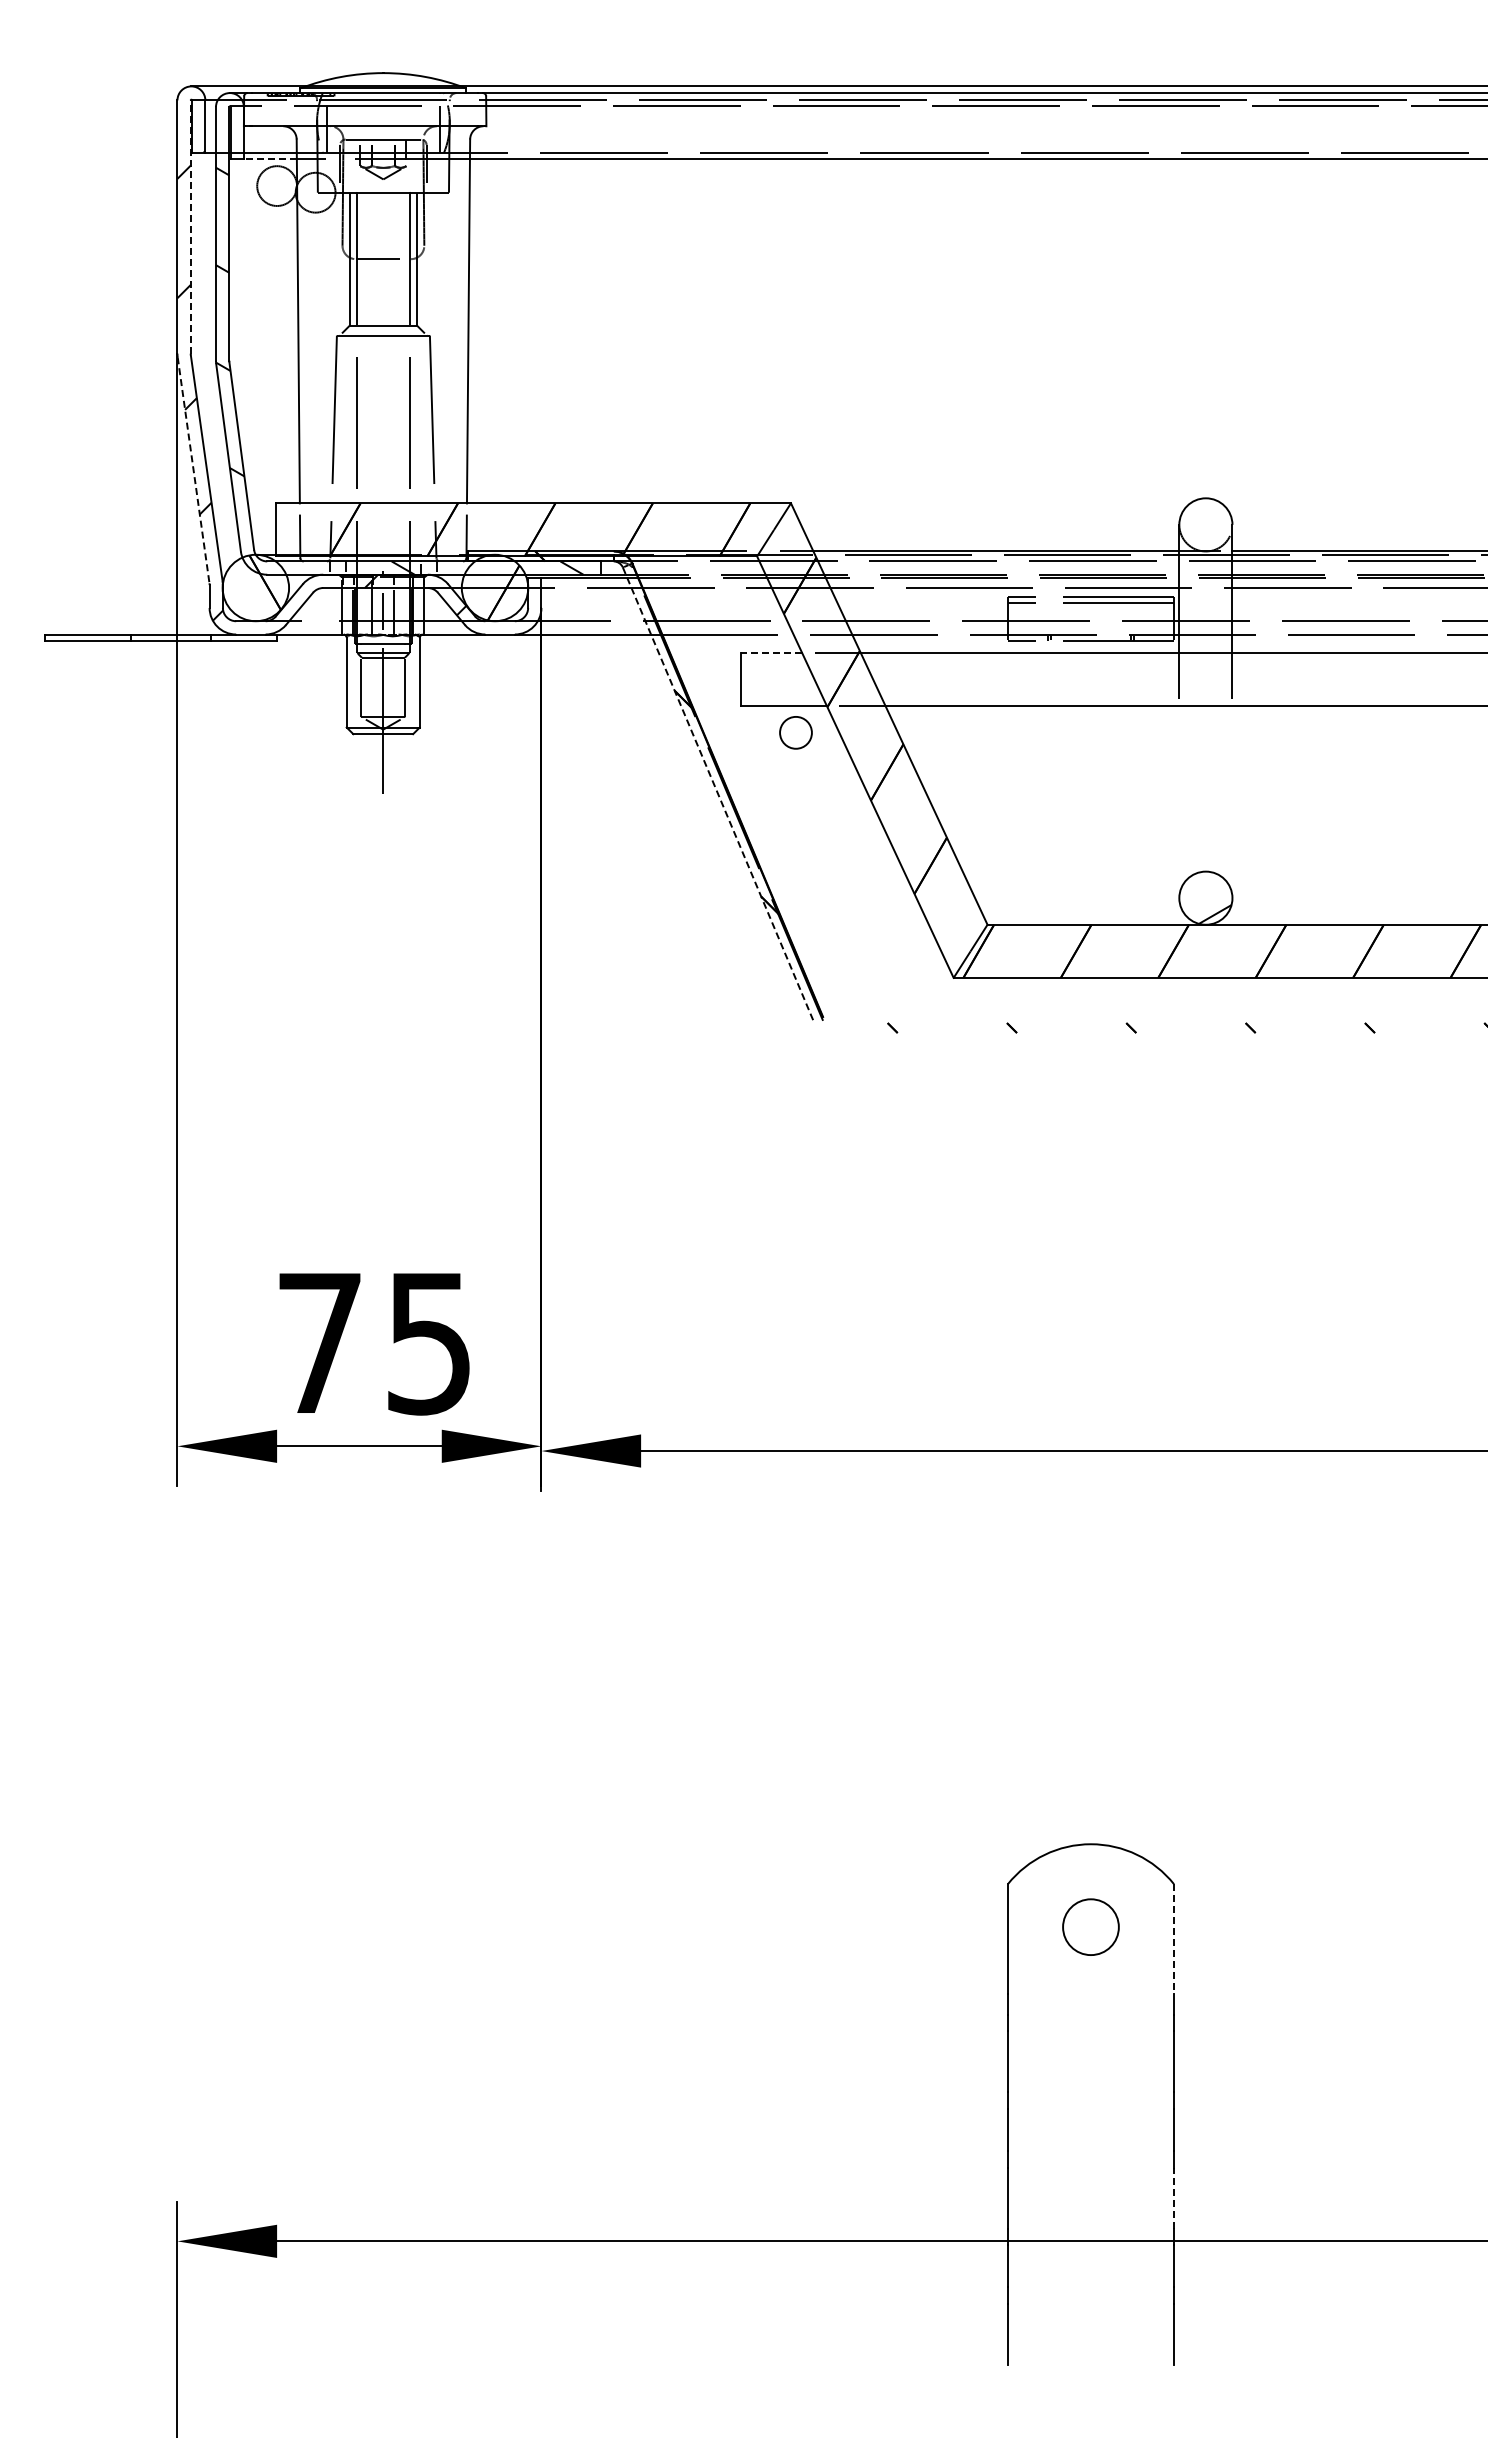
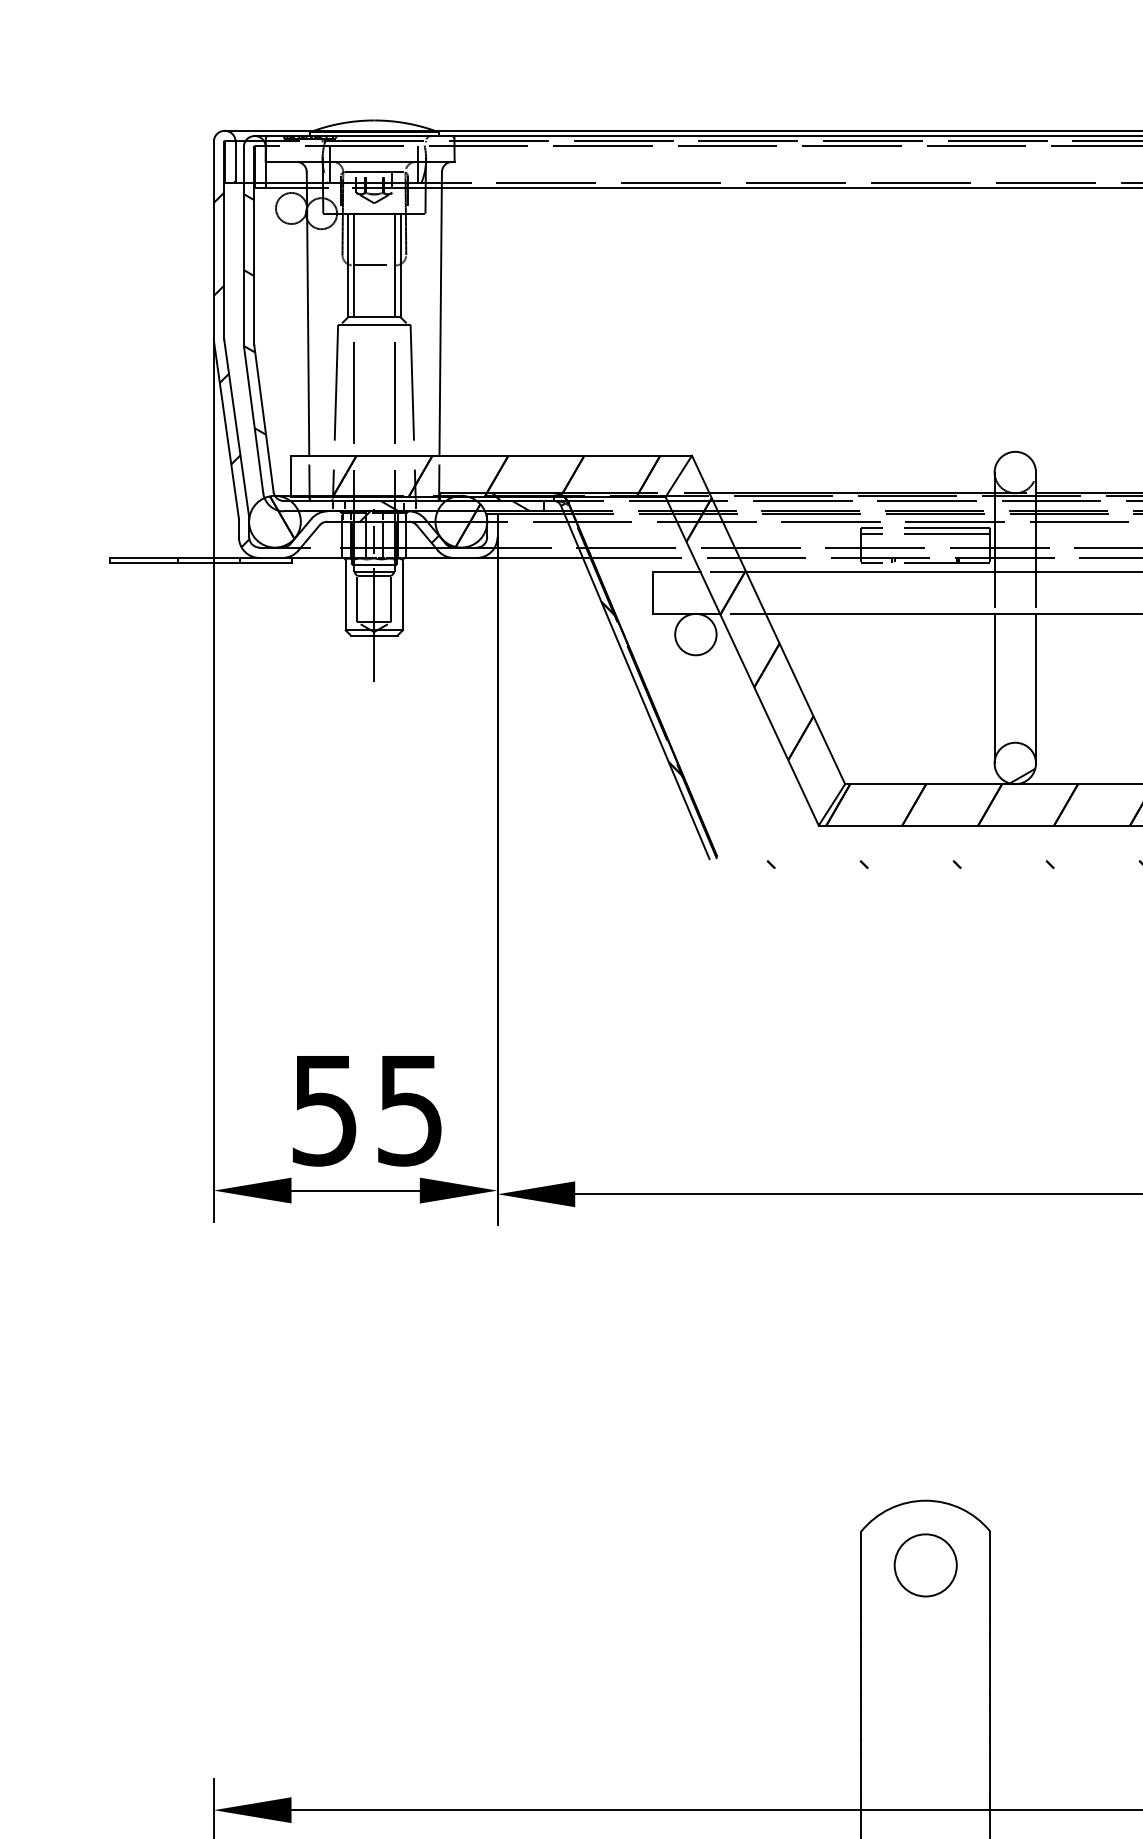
line: (269, 159) -> (285, 187), dashed -> solid
line: (190, 227) -> (224, 240), dashed -> solid
line: (193, 470) -> (226, 430), dashed -> solid
line: (771, 653) -> (676, 572), dashed -> solid
circle: (795, 732) -> (695, 634), size x1.67
line: (718, 794) -> (635, 682), dashed -> solid
line: (1179, 802) -> (994, 688), added
line: (1232, 802) -> (1036, 688), added
text: (319, 1344) -> (324, 1111), 75 -> 55
circle: (1090, 1926) -> (925, 1564), size x1.43
line: (1174, 1938) -> (990, 1574), dashed -> solid
line: (1174, 2198) -> (990, 1776), dashed -> solid

